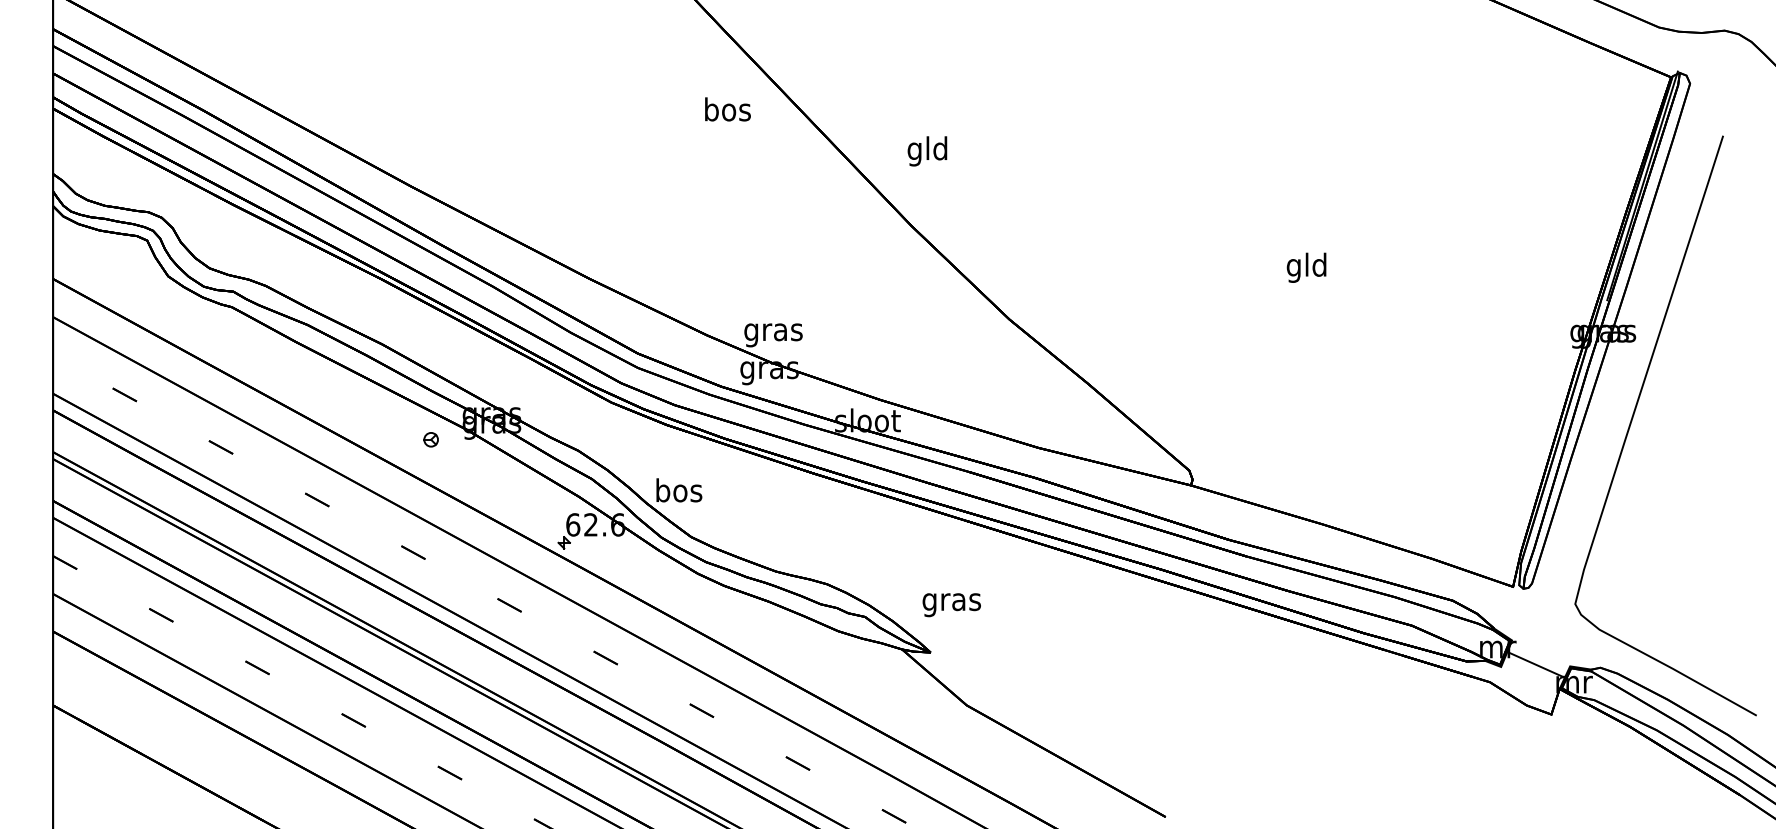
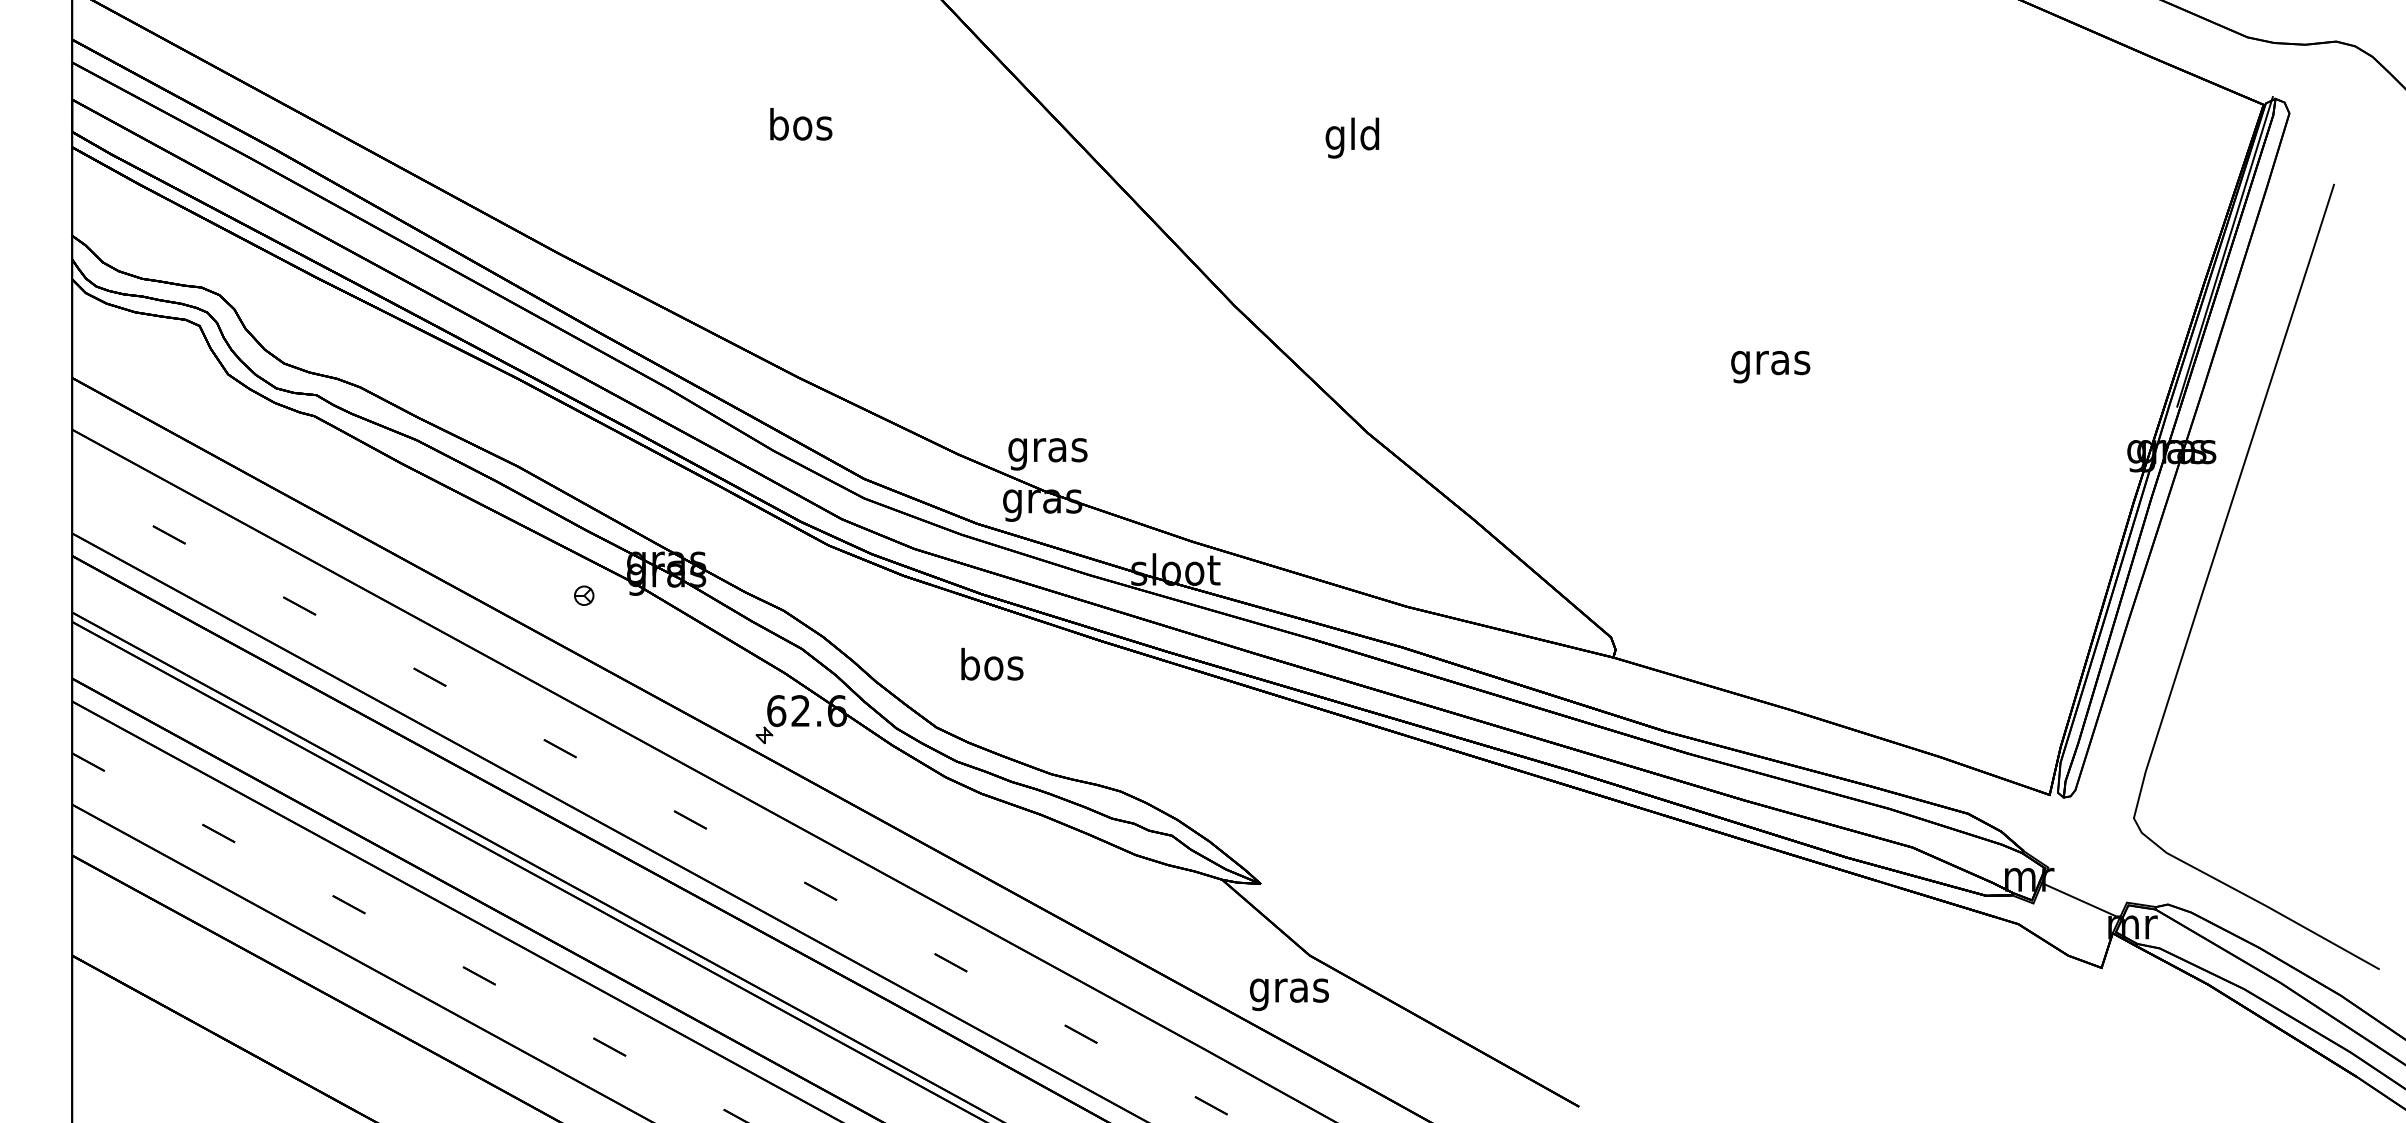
text: (728, 109) -> (801, 124), moved
text: (927, 150) -> (1352, 137), moved
text: (1306, 267) -> (1770, 362), gld -> gras
text: (679, 489) -> (992, 663), moved
text: (951, 604) -> (1289, 994), moved

